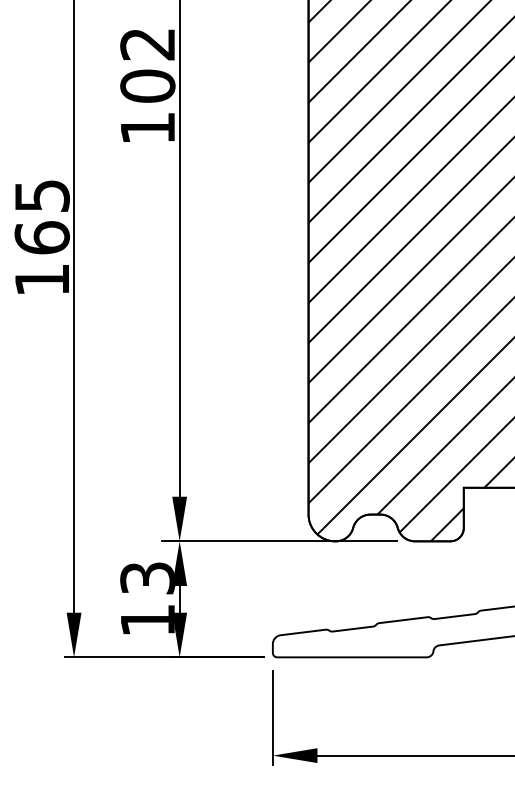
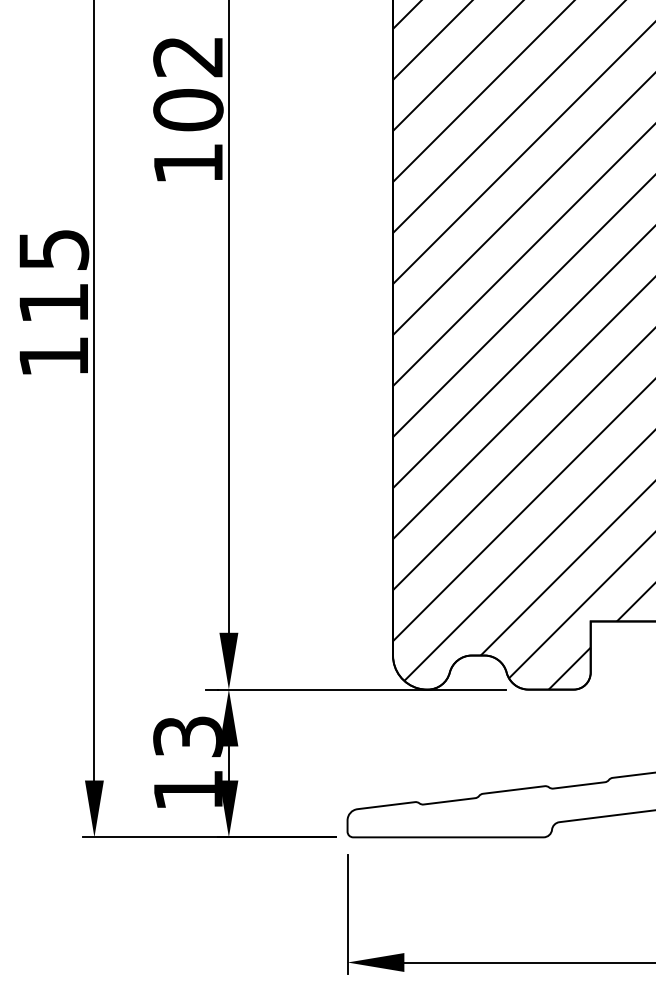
text: (41, 237) -> (53, 302), 165 -> 115

